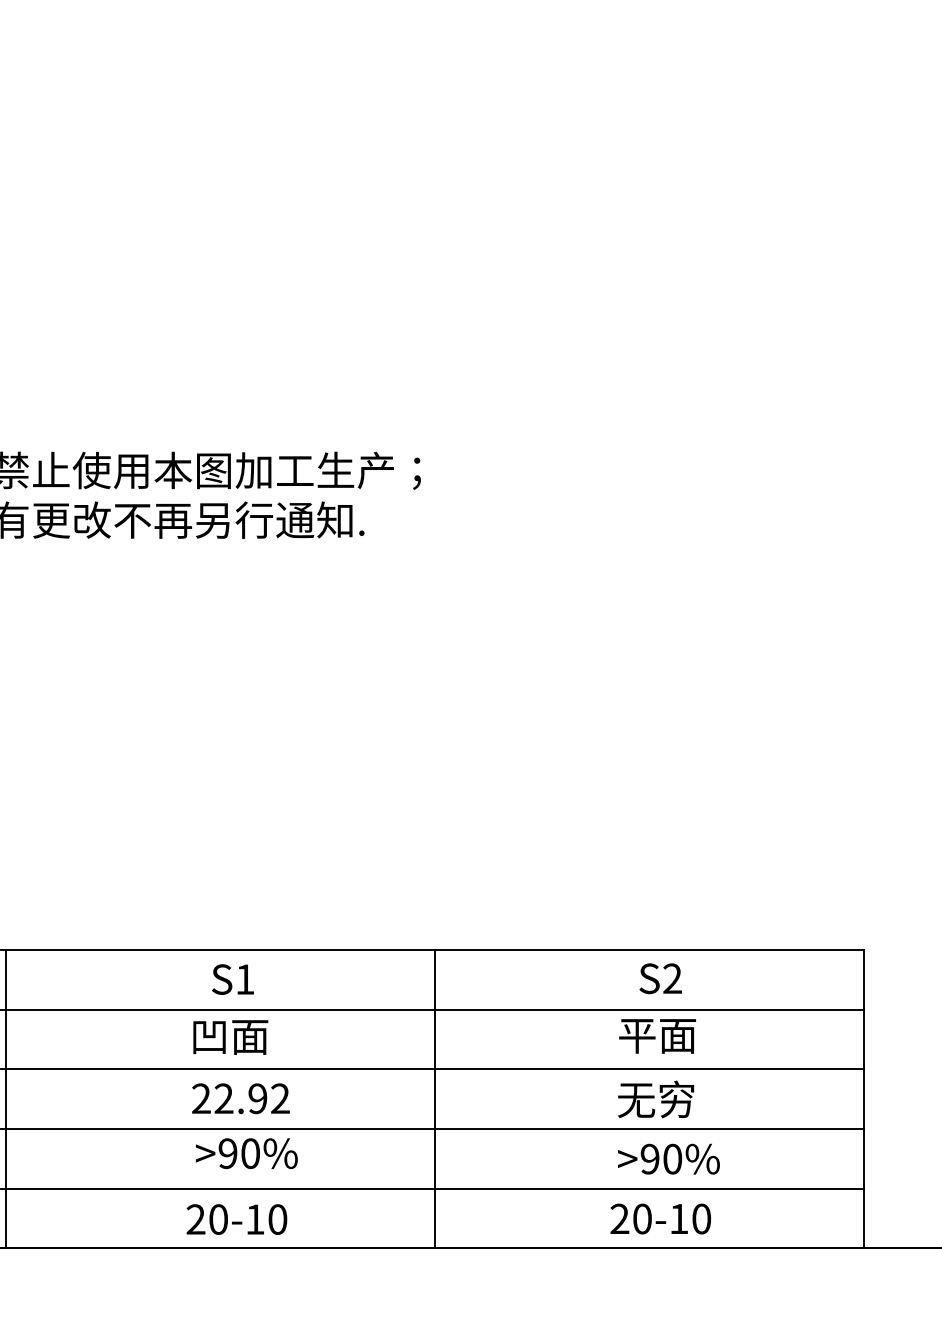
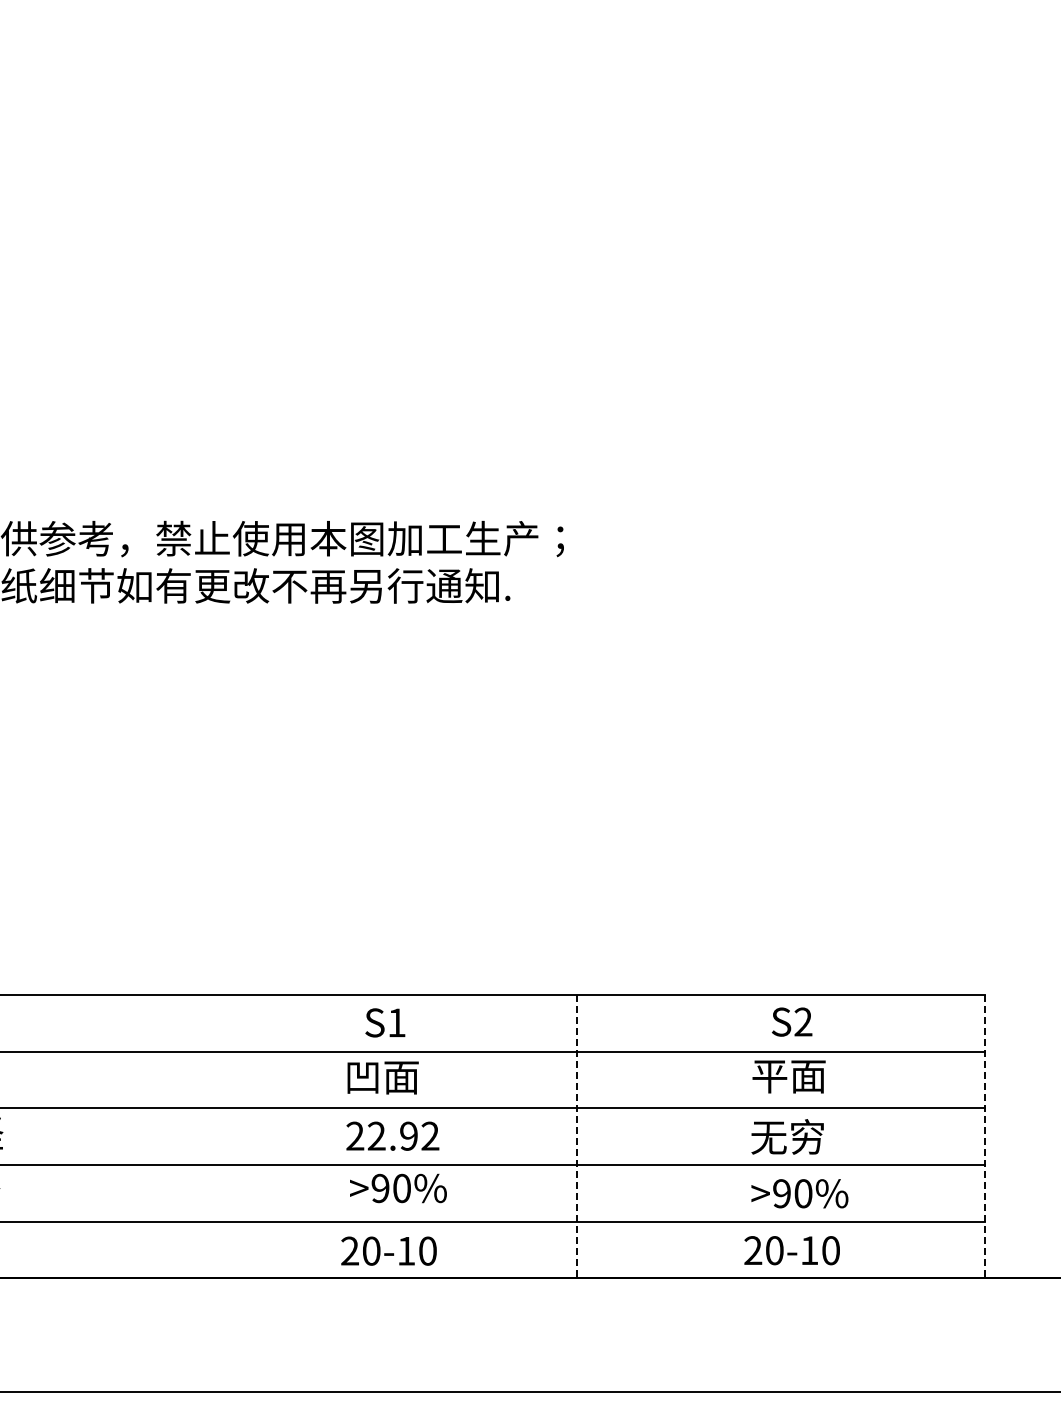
line: (6, 1099) -> (169, 1136), removed
line: (435, 1099) -> (577, 1136), solid -> dashed
line: (864, 1099) -> (985, 1136), solid -> dashed

